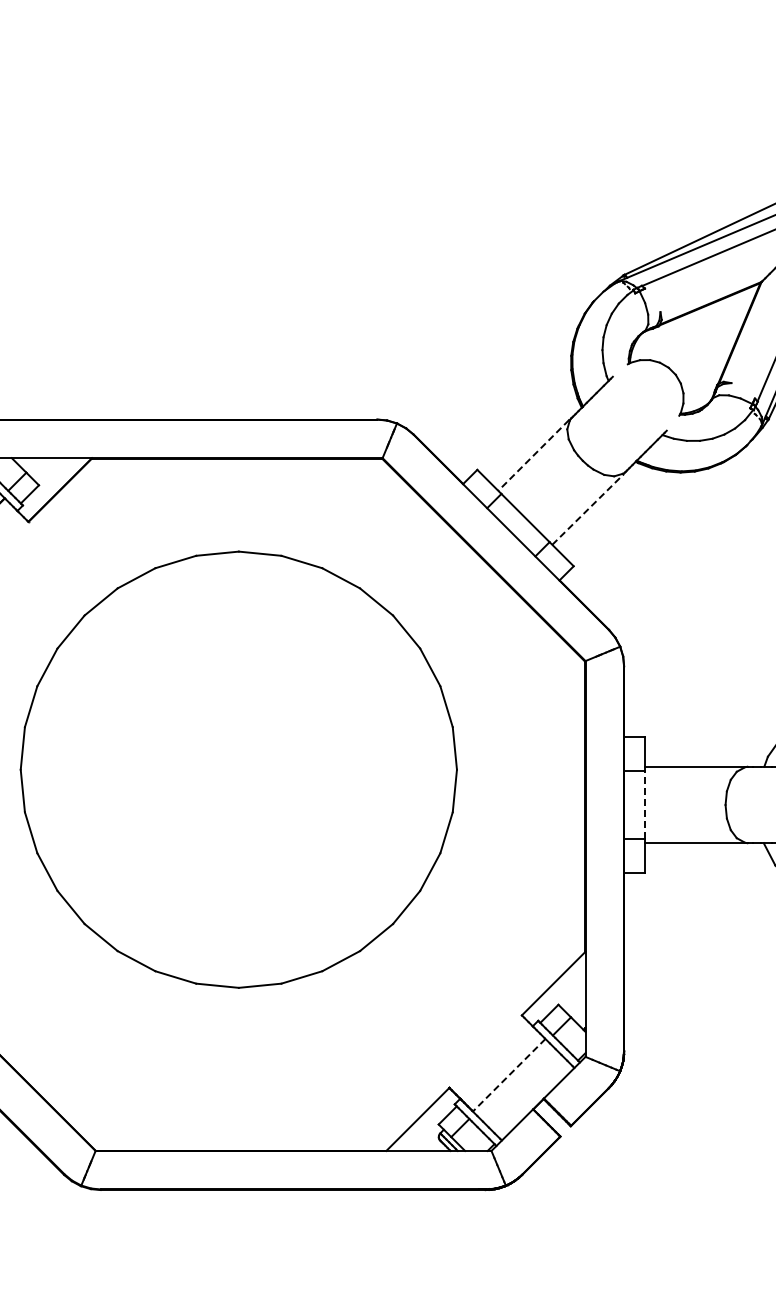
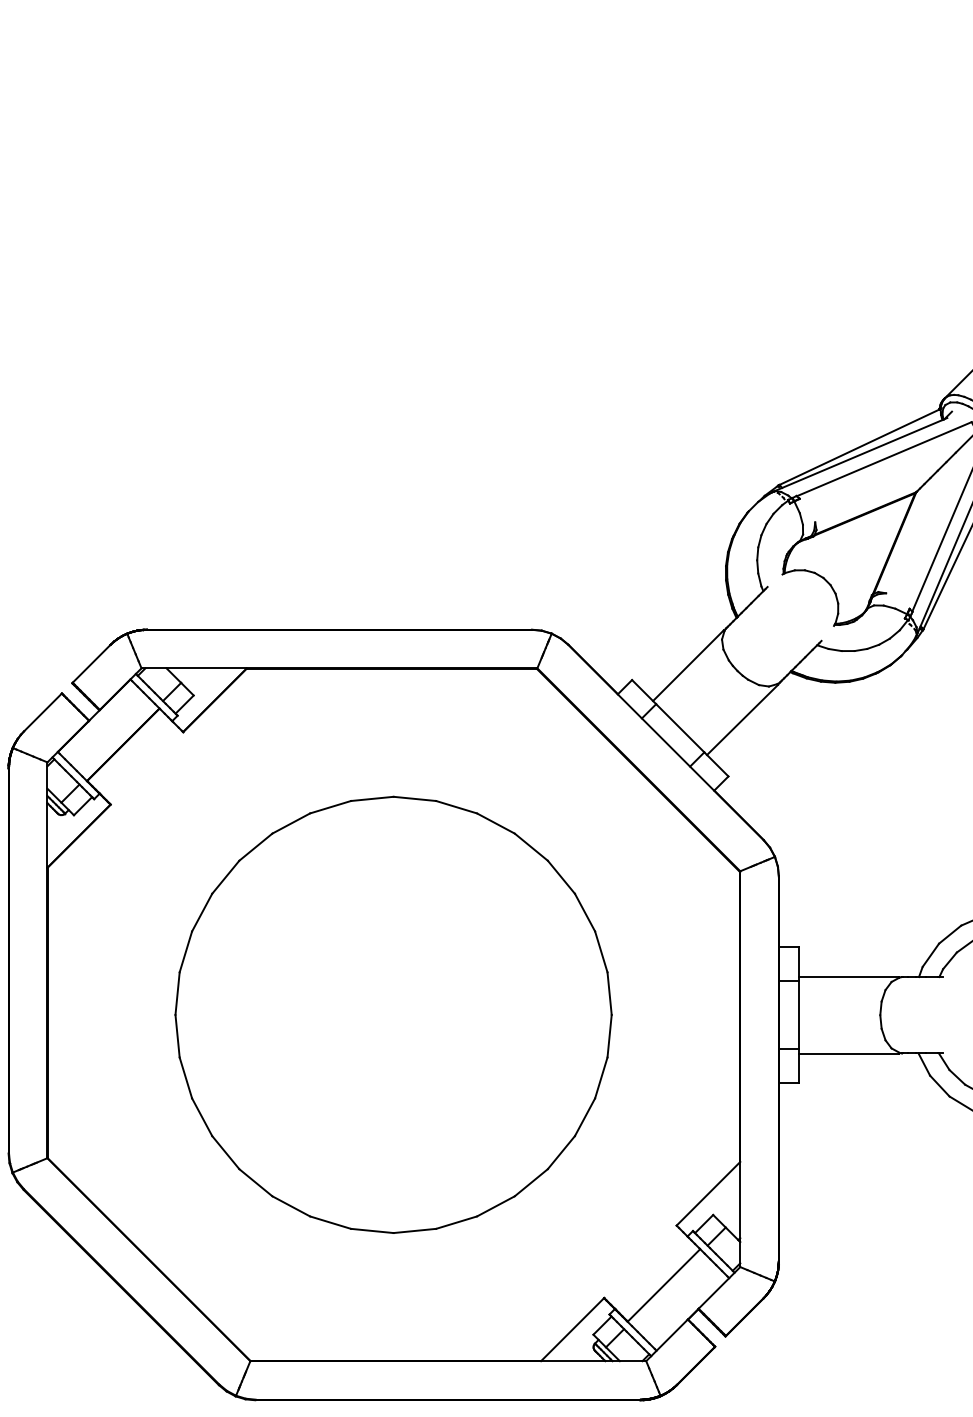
line: (533, 456) -> (688, 666), dashed -> solid
line: (588, 509) -> (743, 719), dashed -> solid
part: (238, 769) -> (393, 1014), moved
line: (644, 804) -> (799, 1014), dashed -> solid
line: (508, 1075) -> (663, 1285), dashed -> solid

